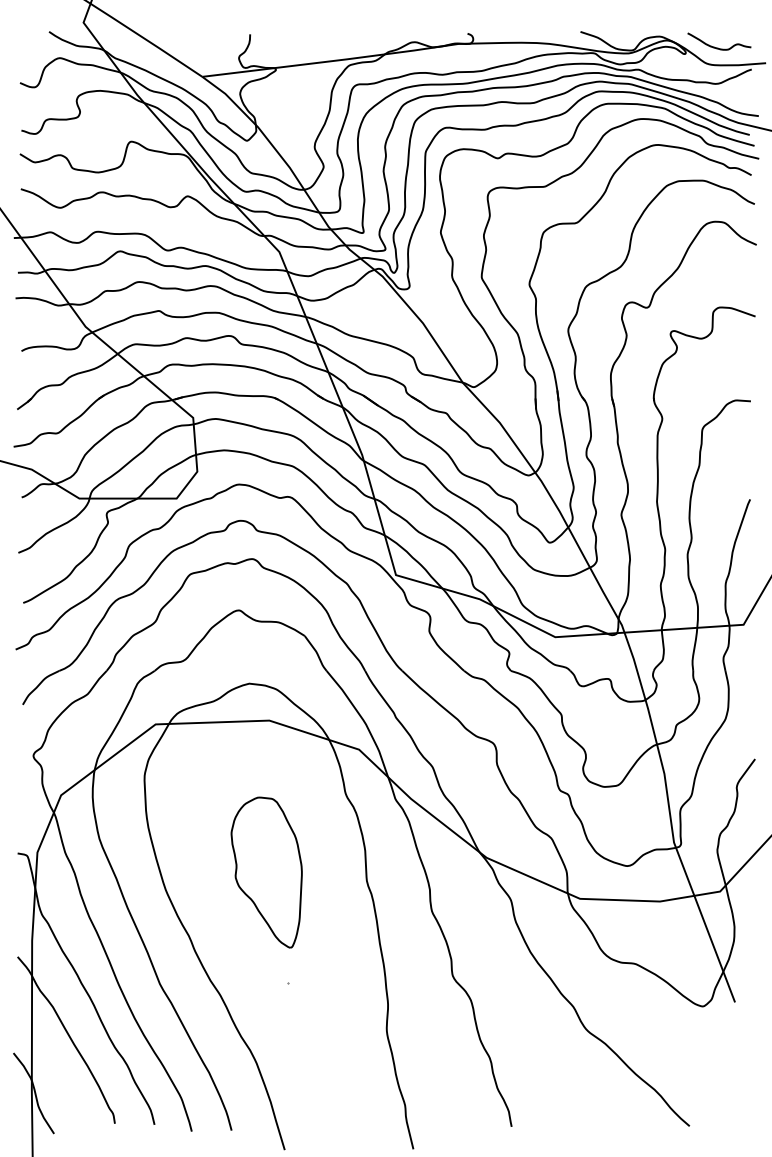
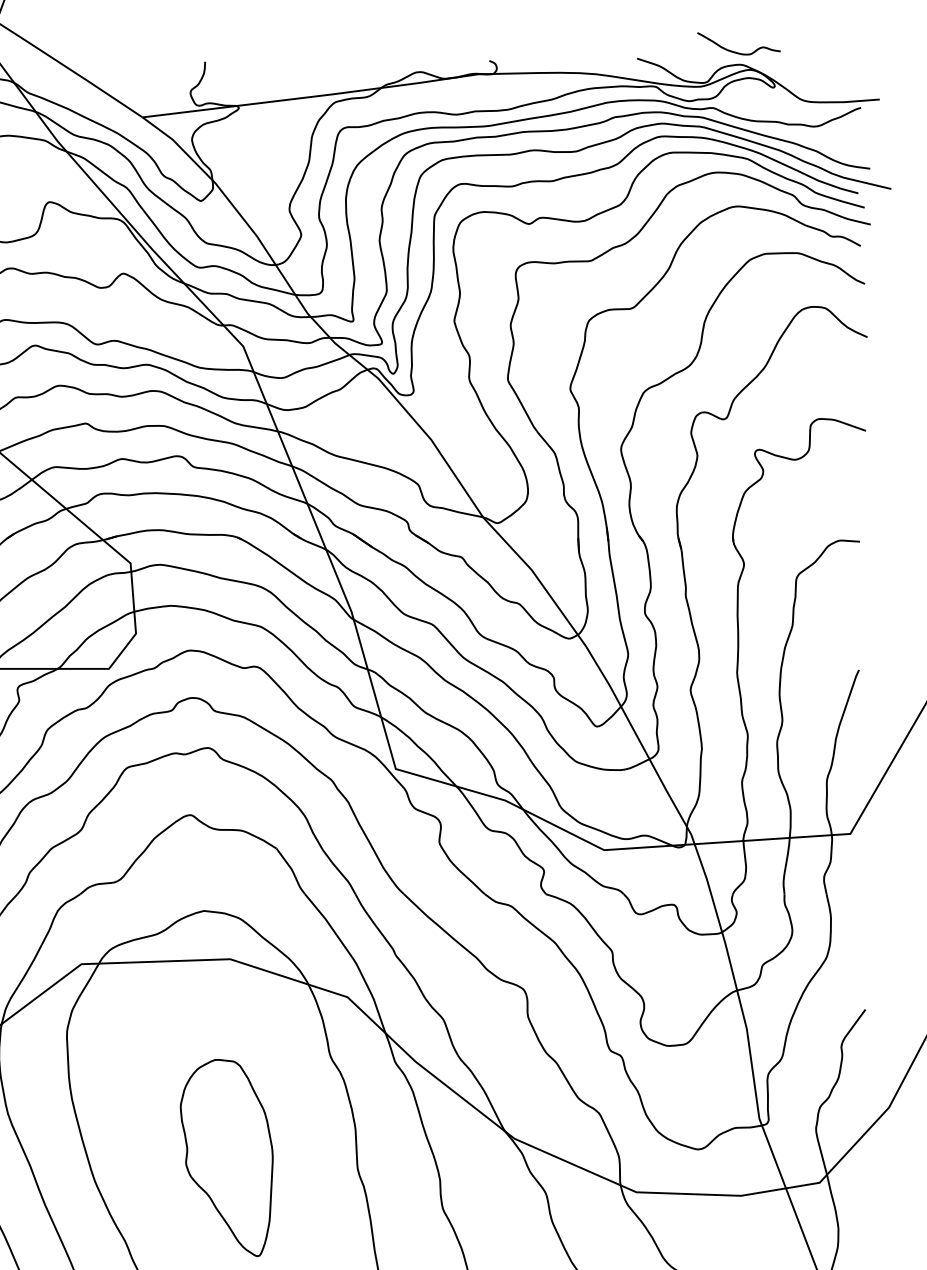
curve: (718, 47) -> (737, 51), moved

